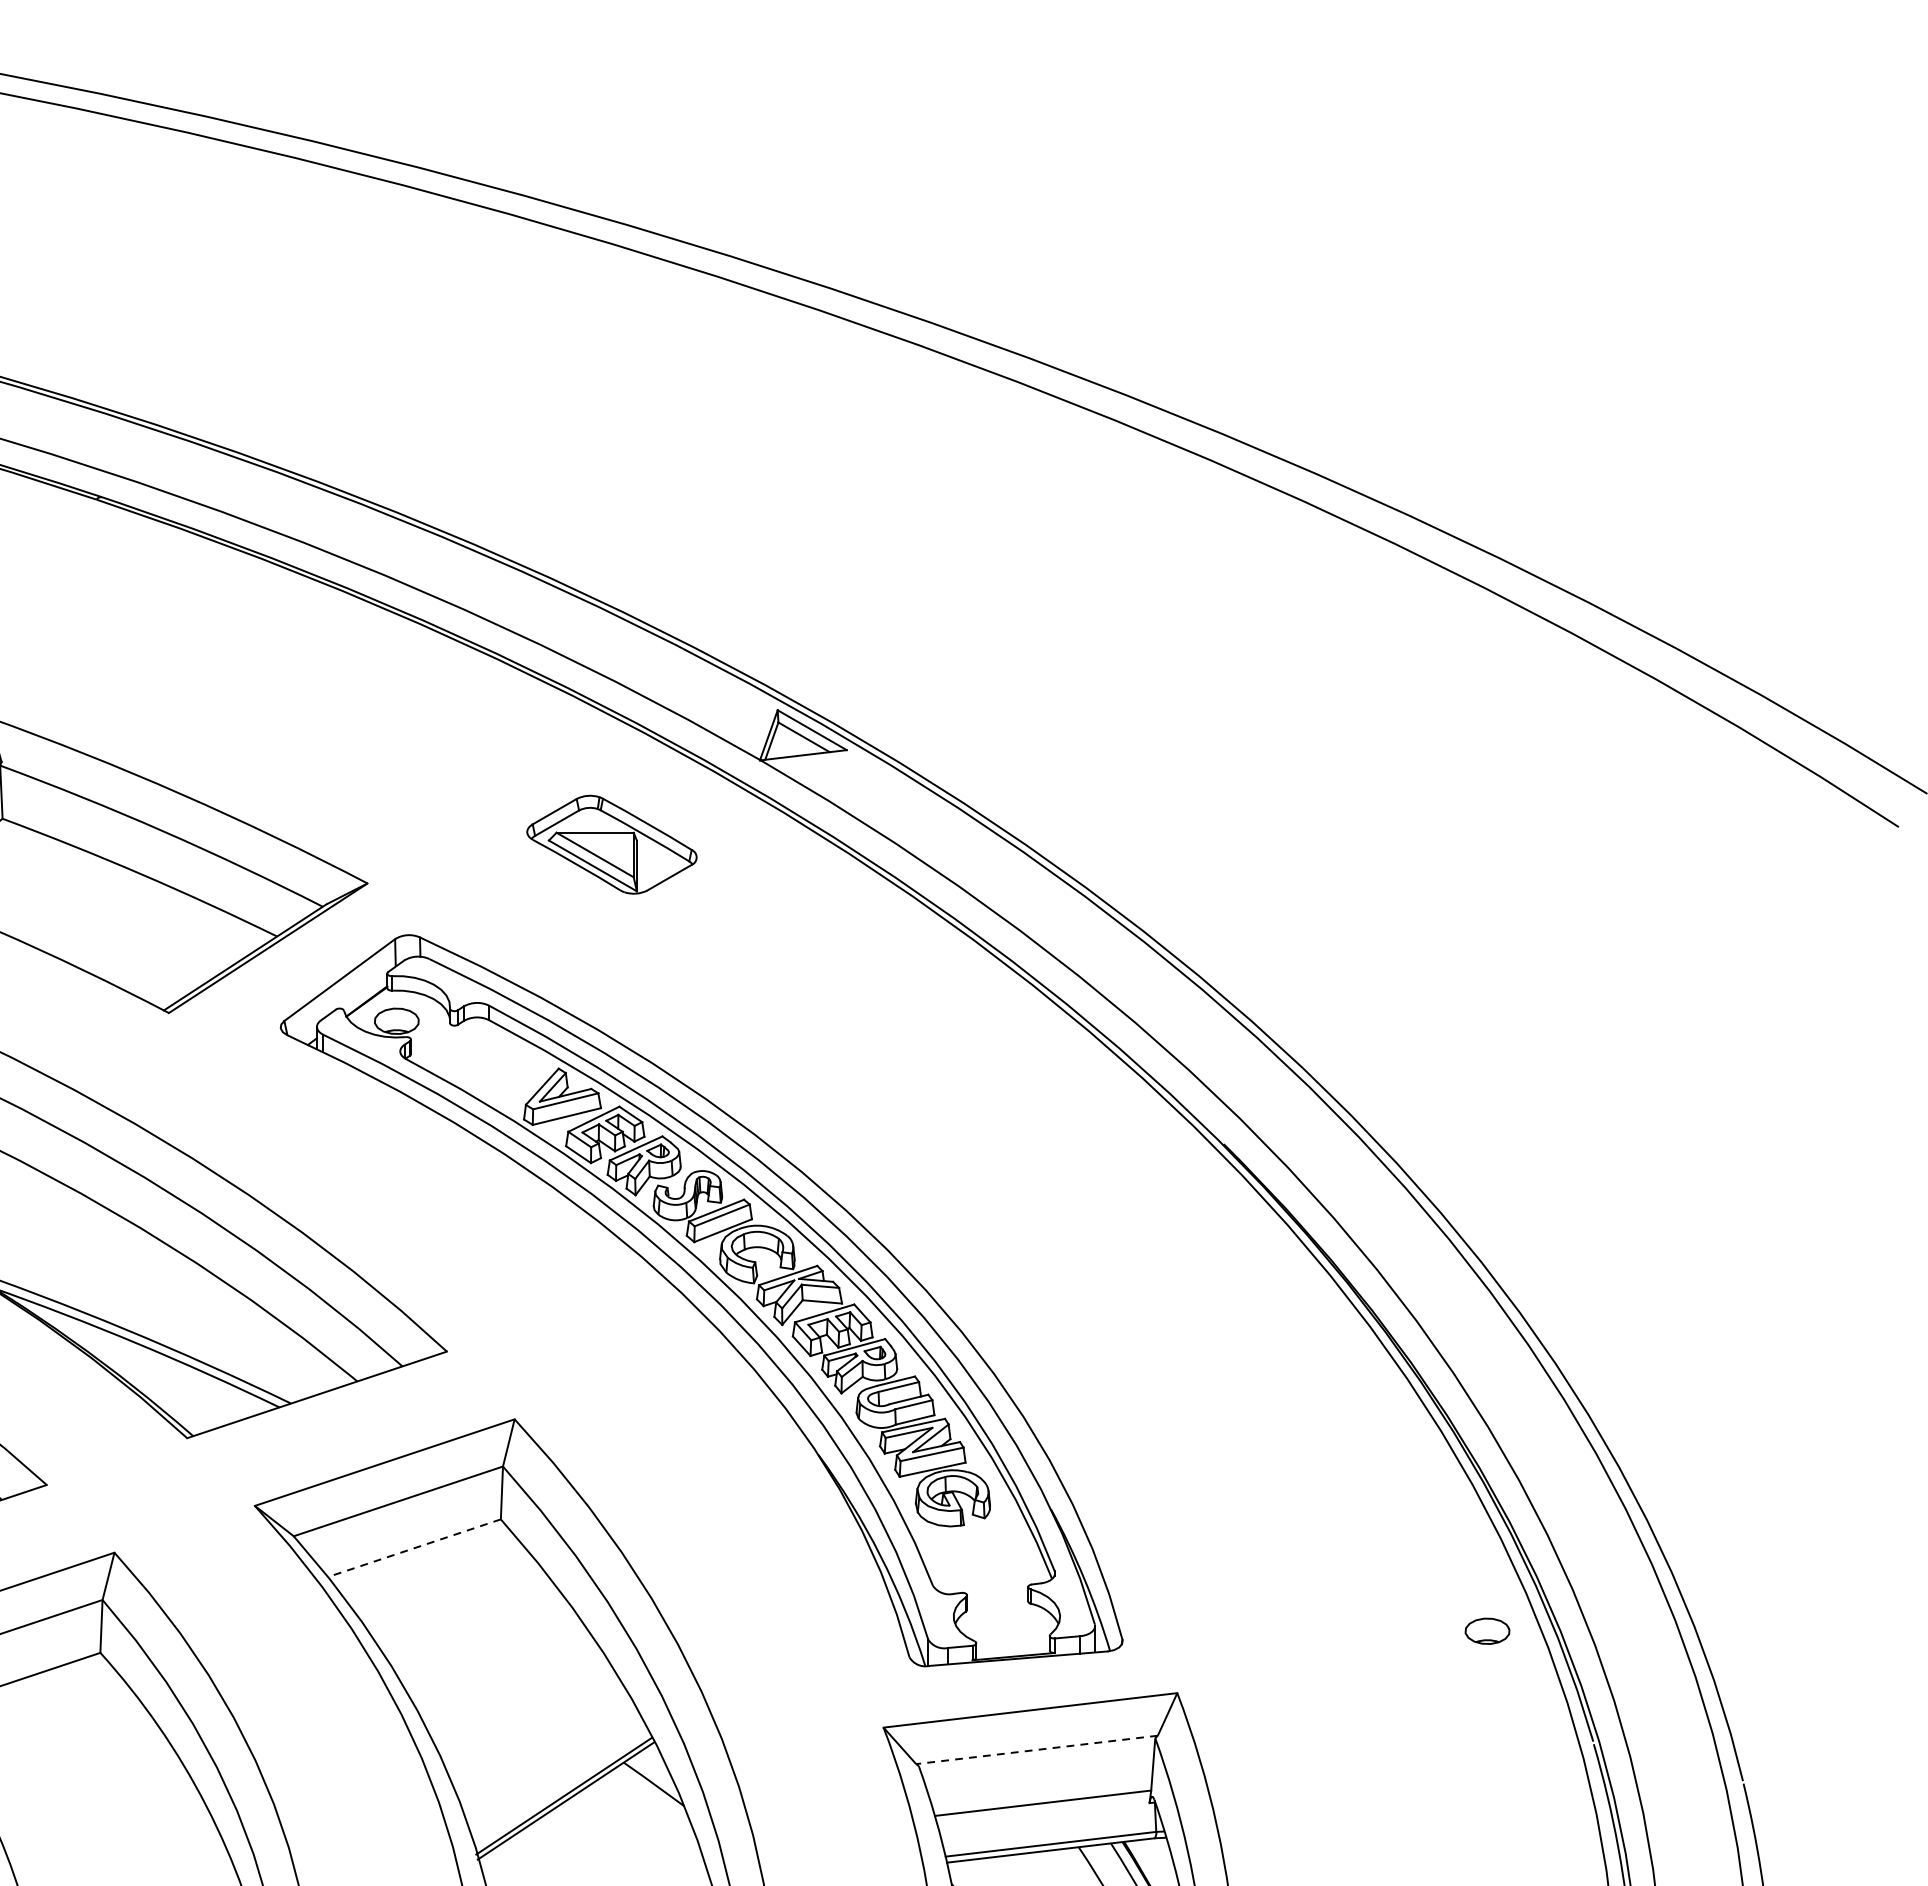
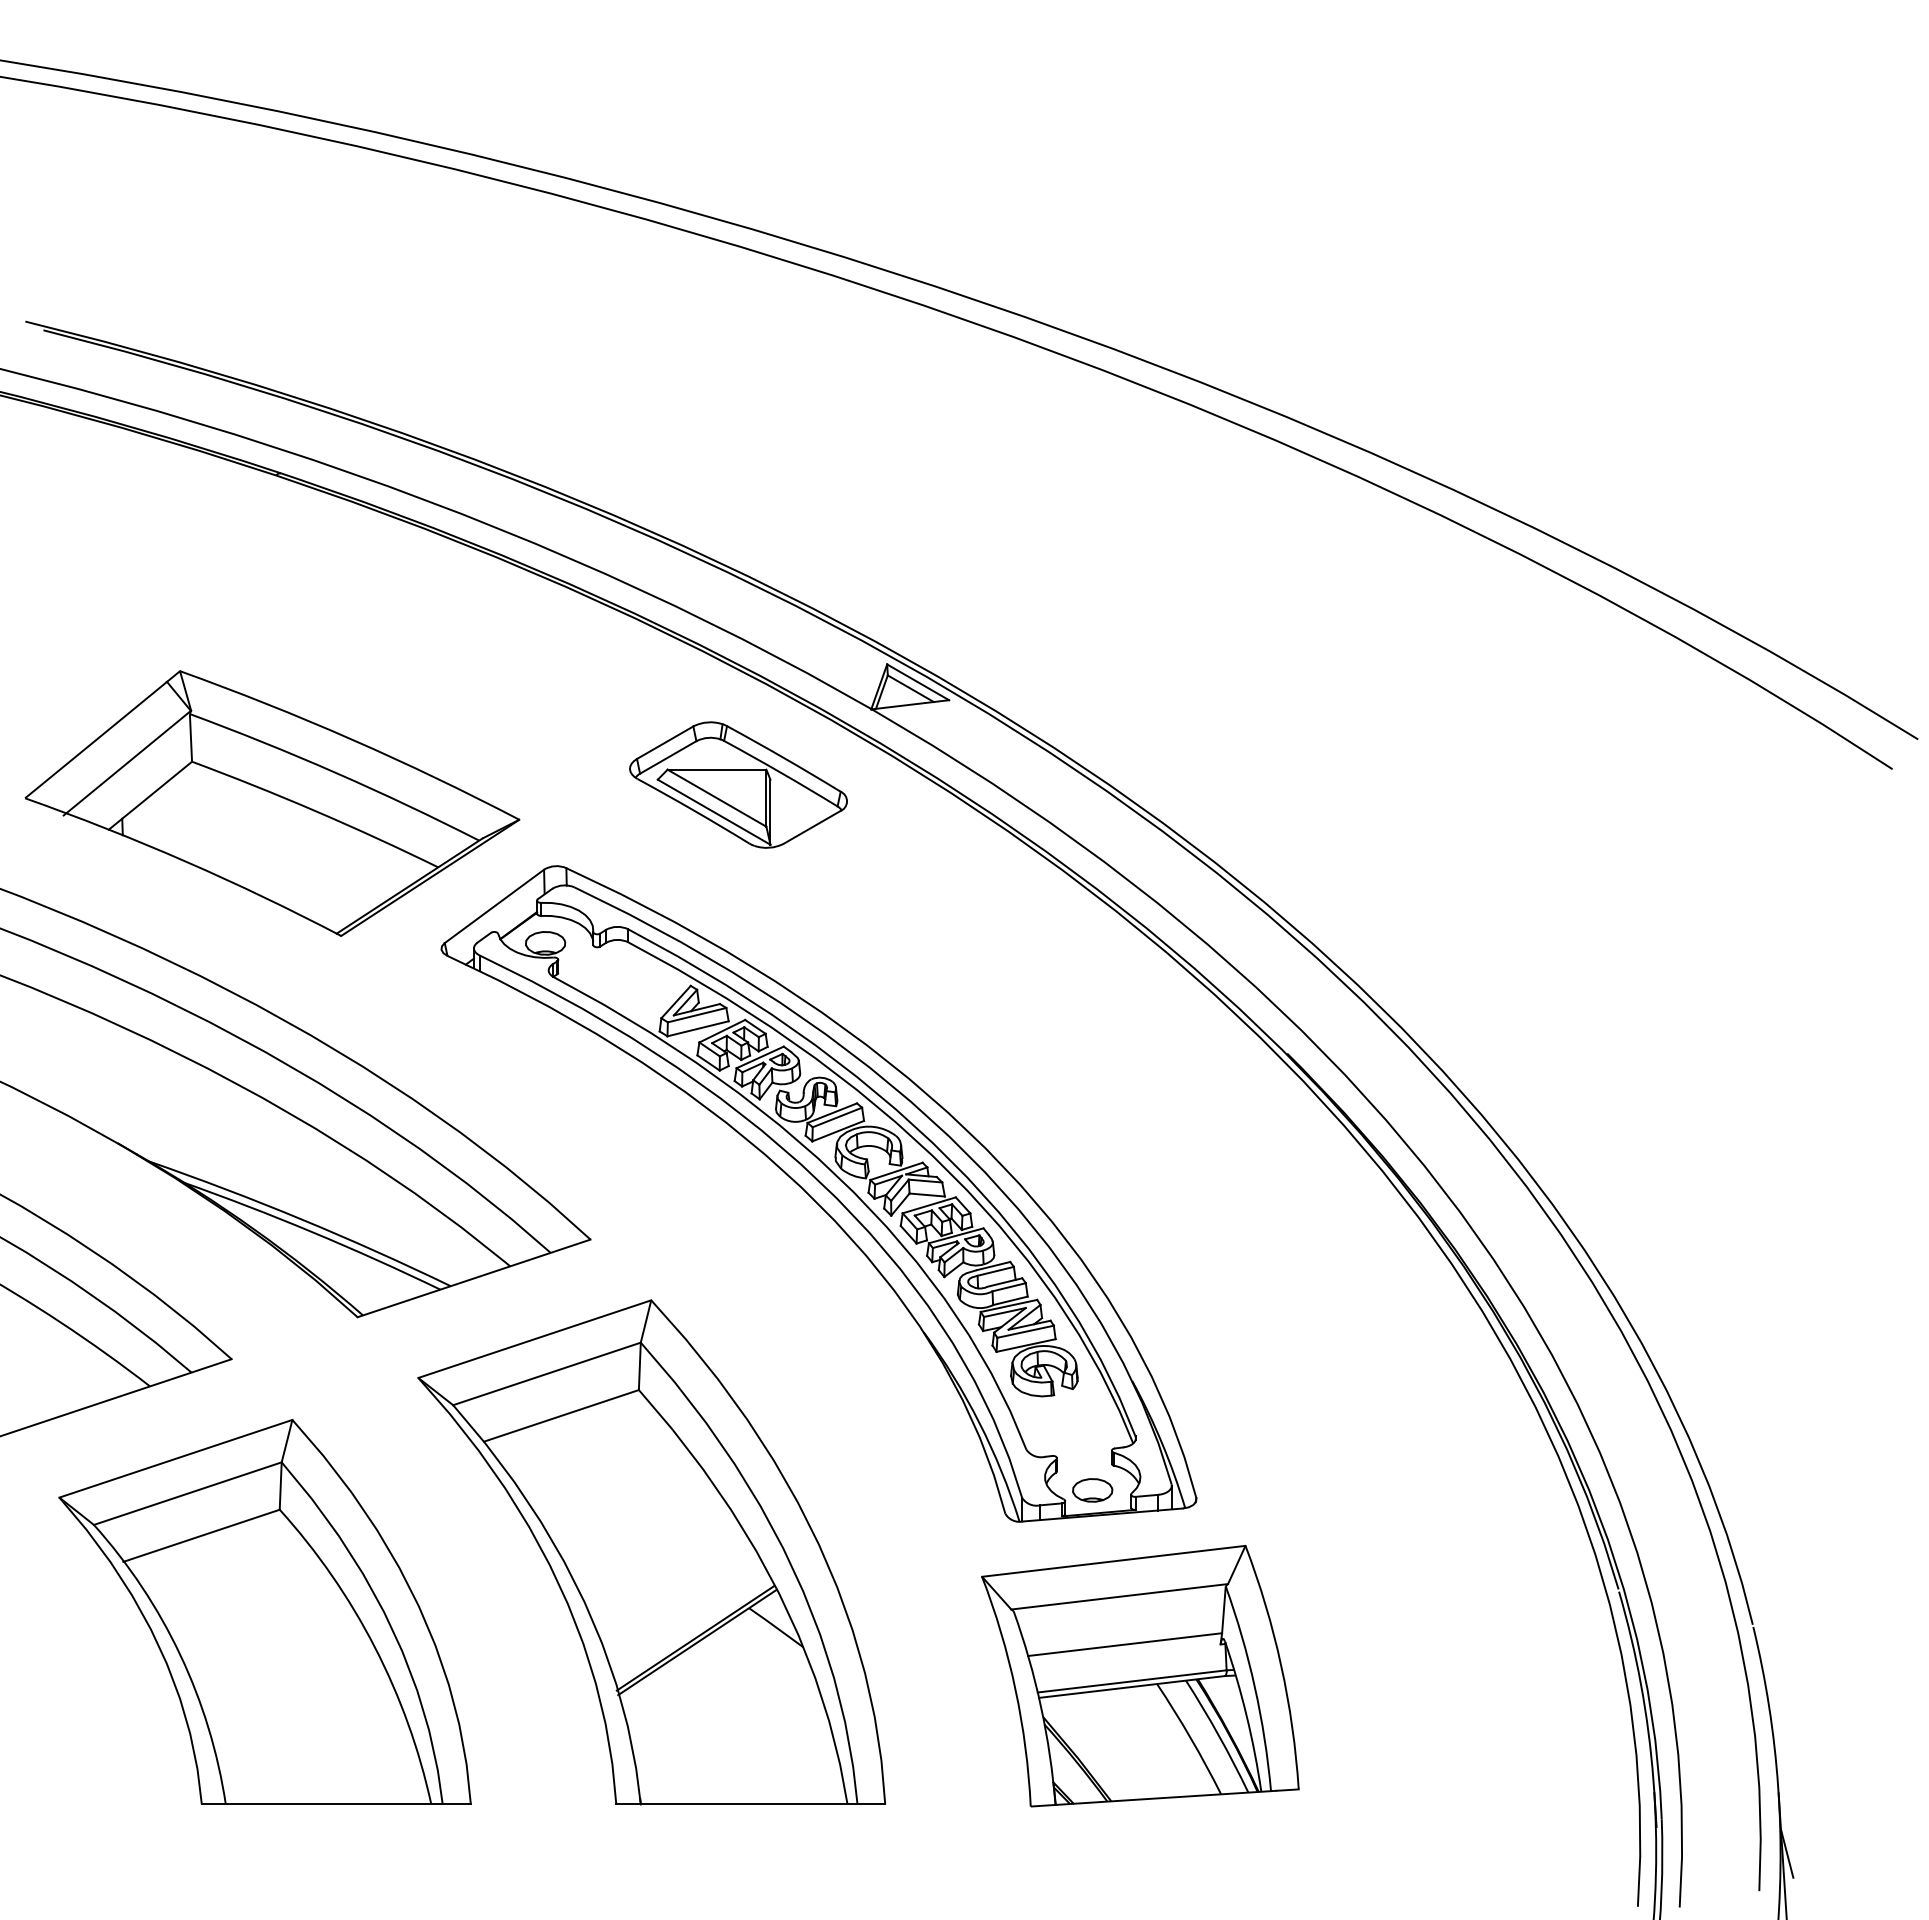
part: (611, 844) -> (738, 784), size x1.43
line: (414, 1547) -> (561, 1415), dashed -> solid
part: (1487, 1631) -> (1092, 1490), moved
line: (1036, 1749) -> (1119, 1596), dashed -> solid

